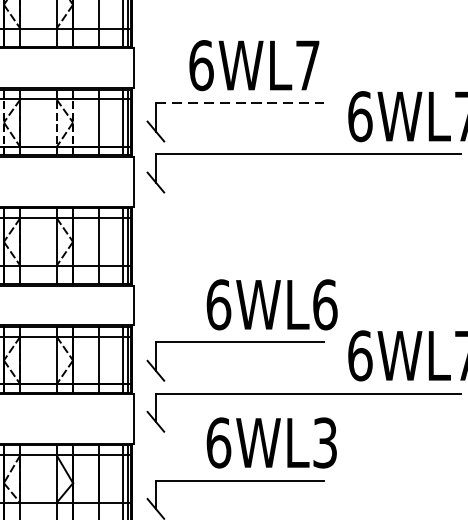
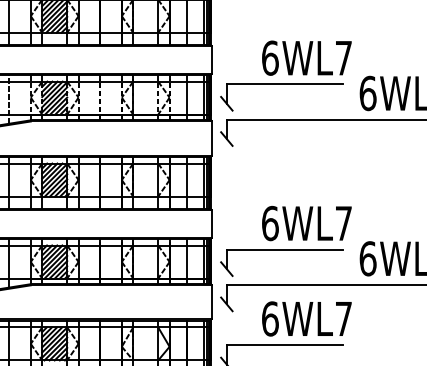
text: (253, 64) -> (306, 57), moved
line: (239, 103) -> (284, 84), dashed -> solid
text: (324, 304) -> (343, 223), 6WL6 -> 6WL7
text: (324, 442) -> (343, 318), 6WL3 -> 6WL7

